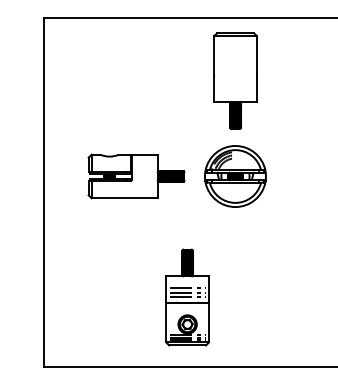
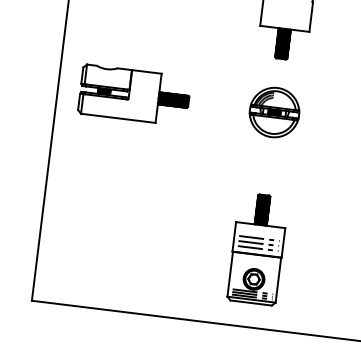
part: (136, 176) -> (134, 95), moved
part: (235, 176) -> (274, 112), size x0.71
part: (187, 297) -> (257, 248), moved

